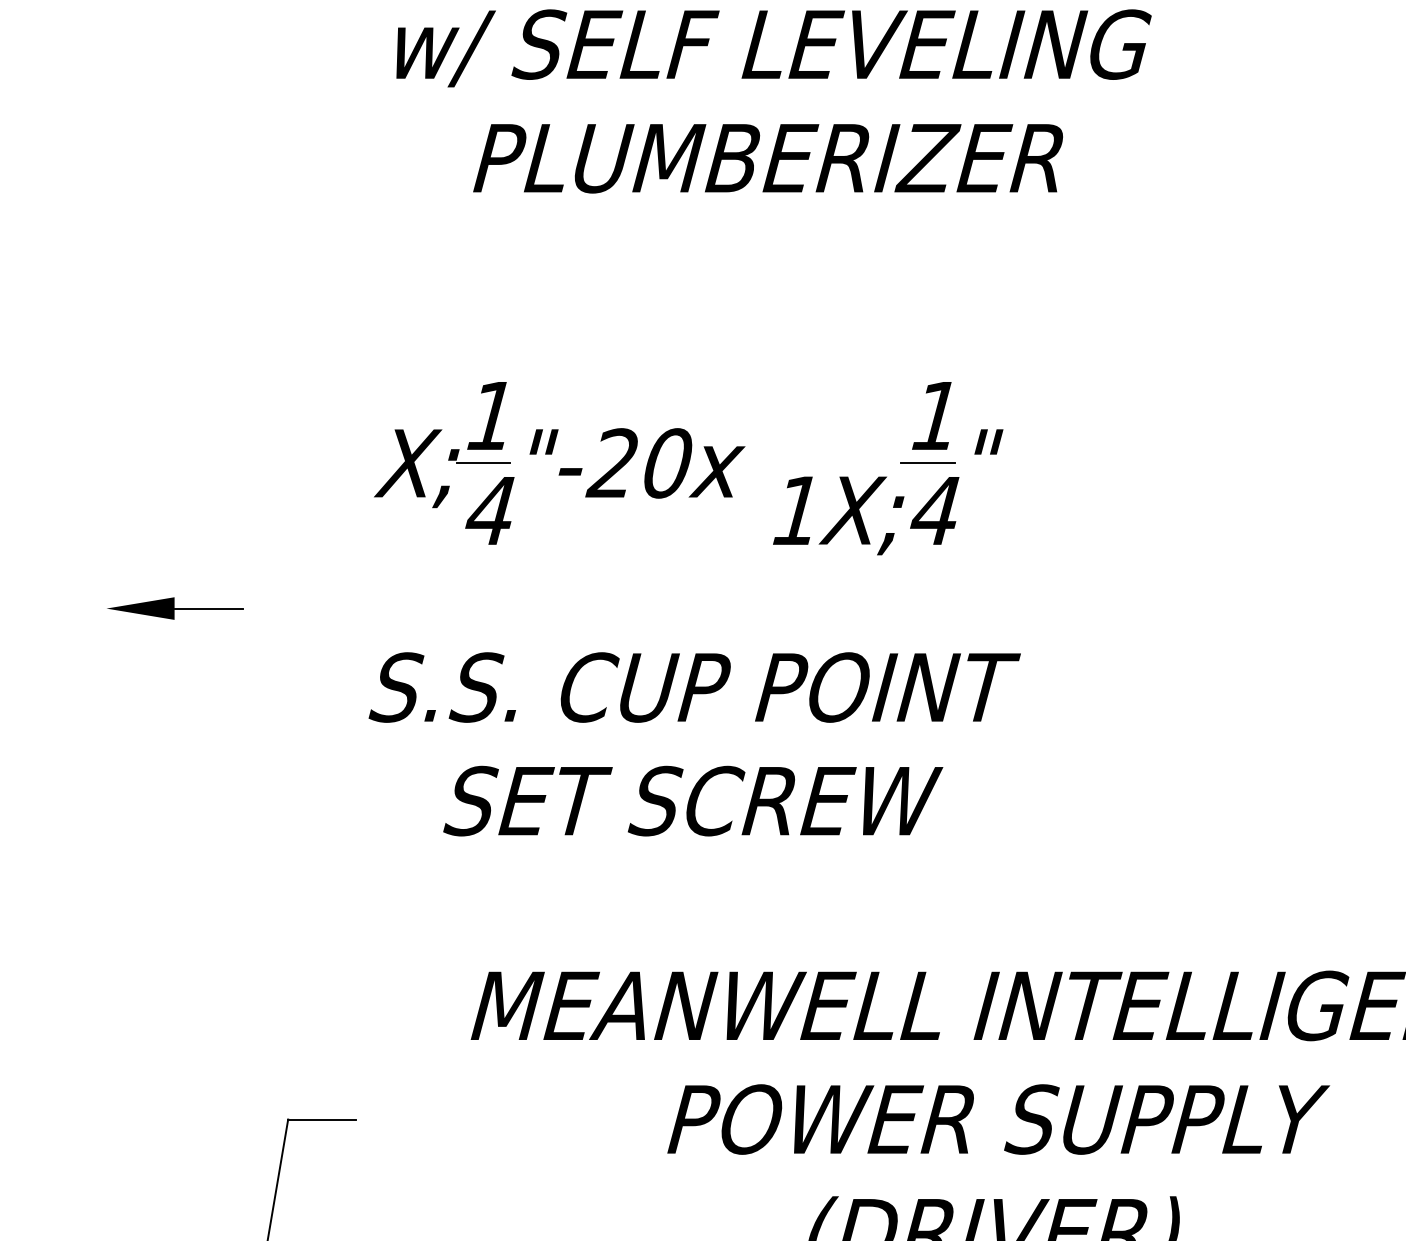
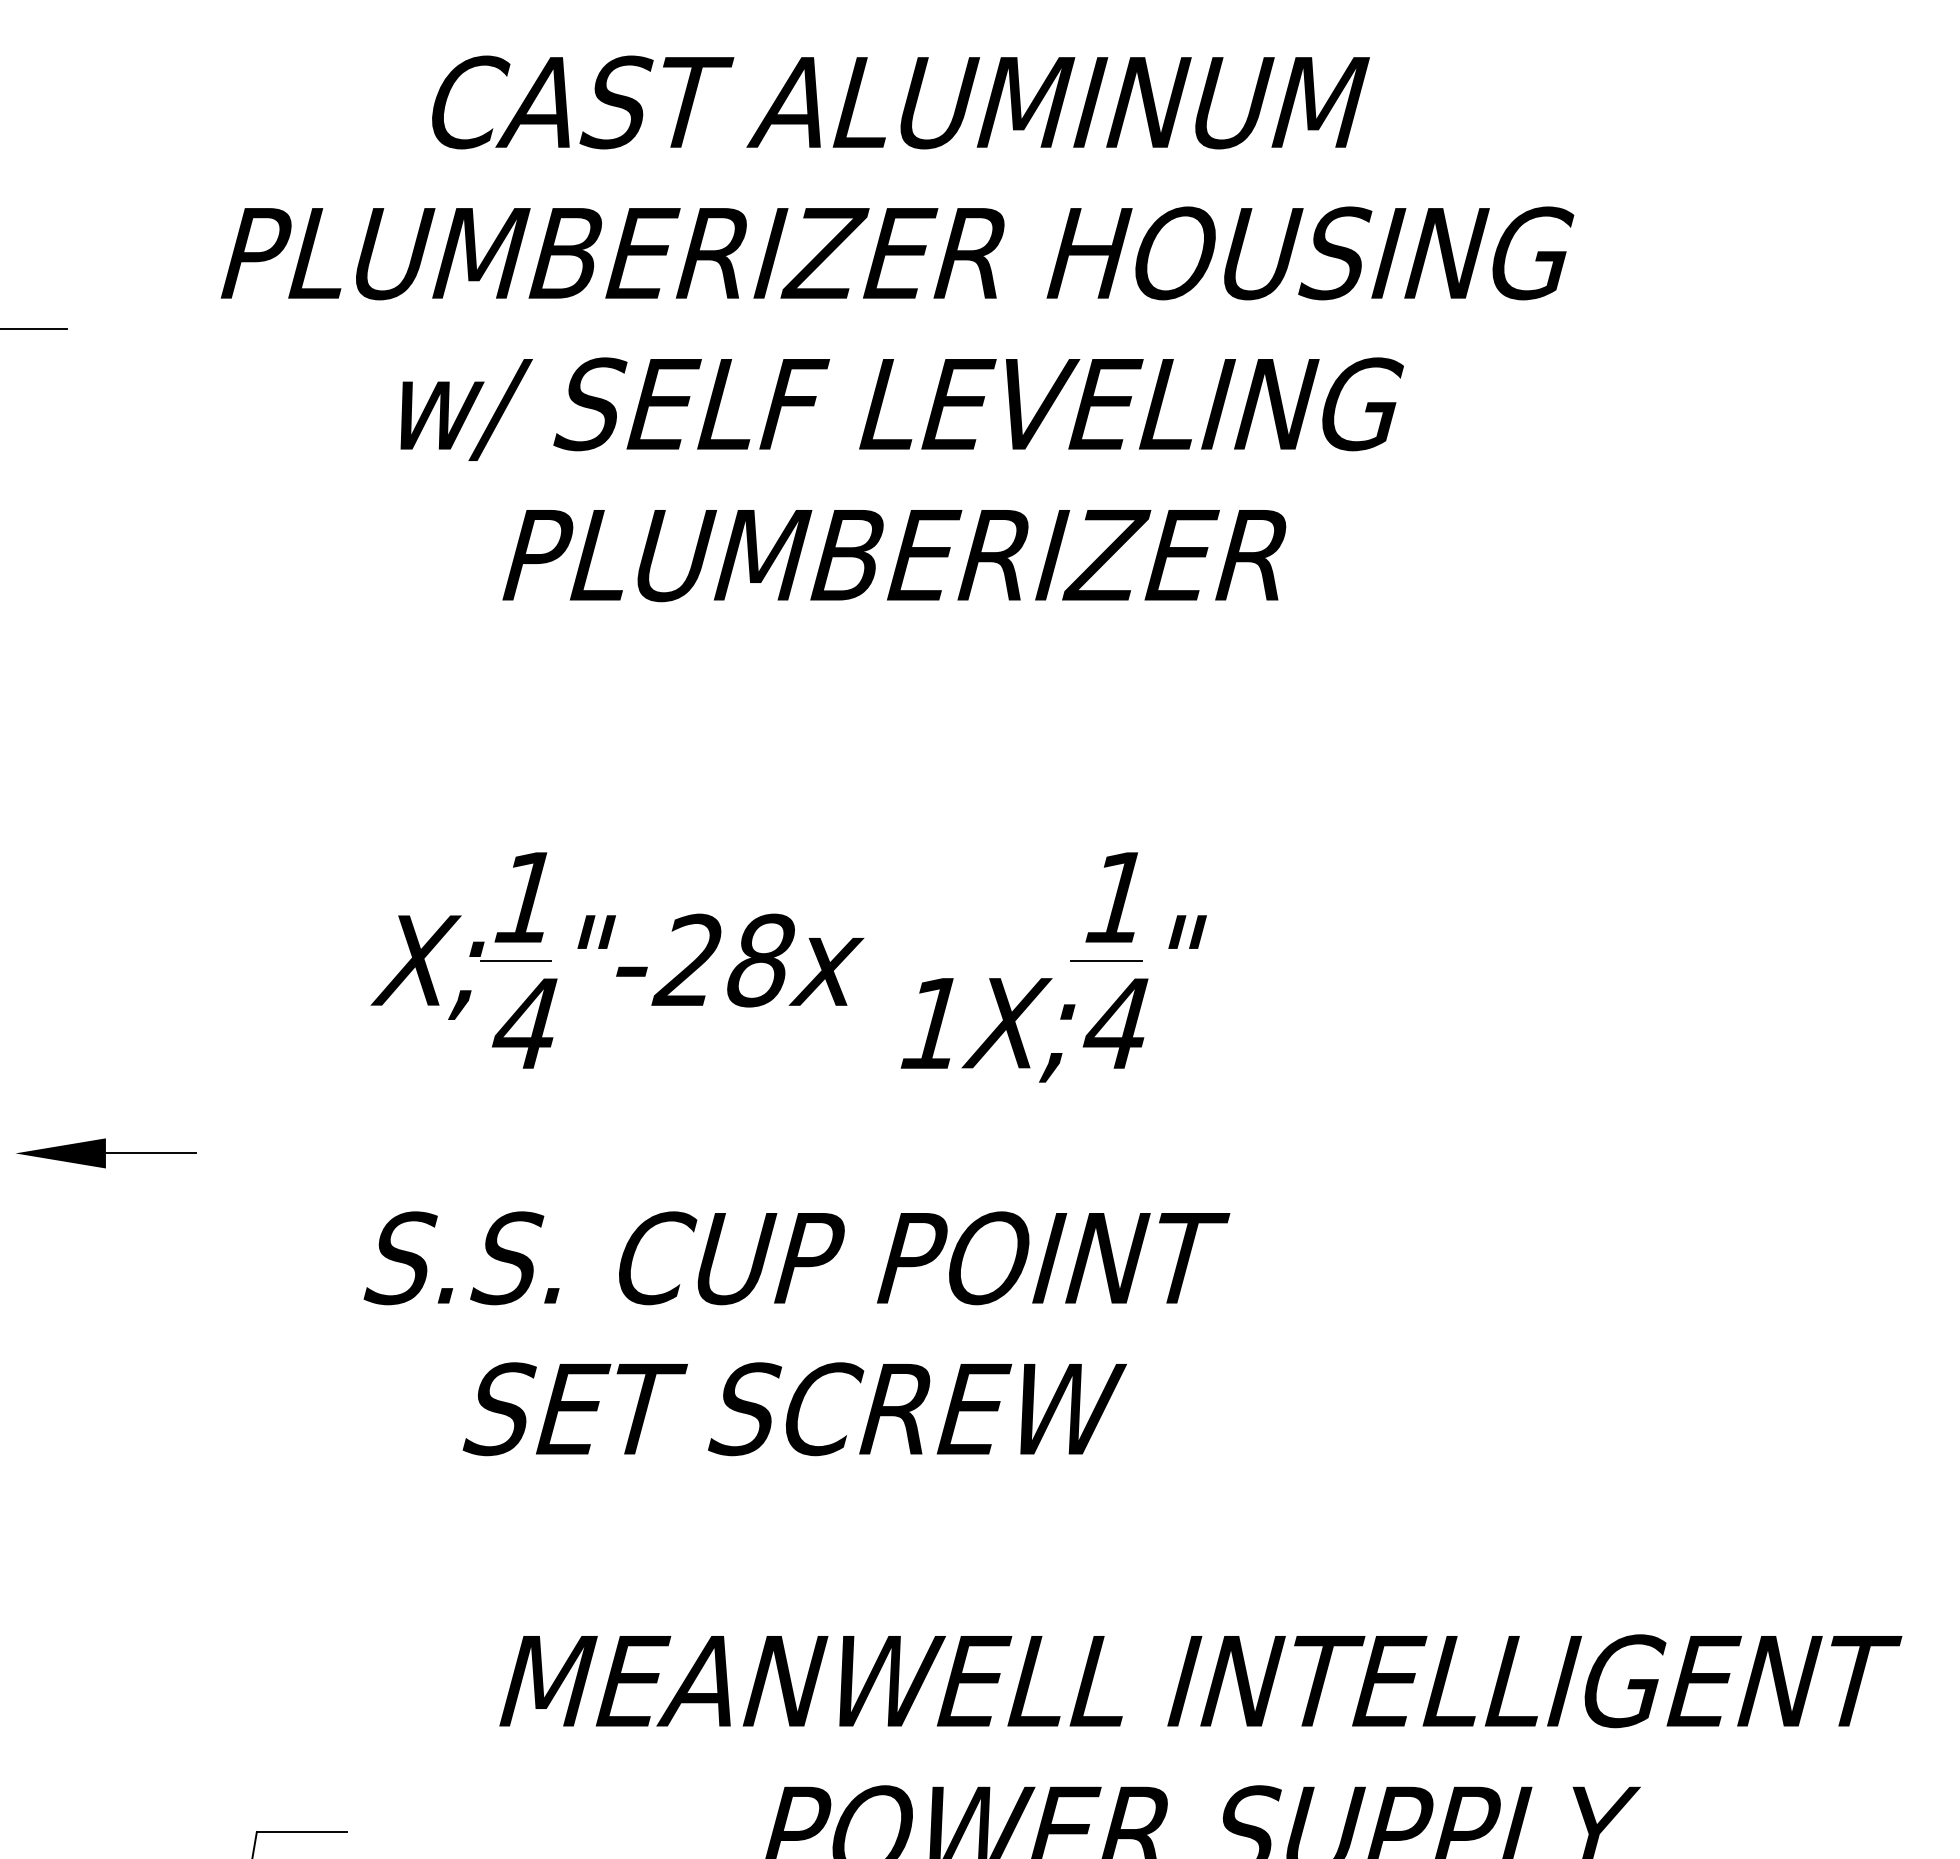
text: (667, 463) -> (760, 960), "-20x -> "-28x

